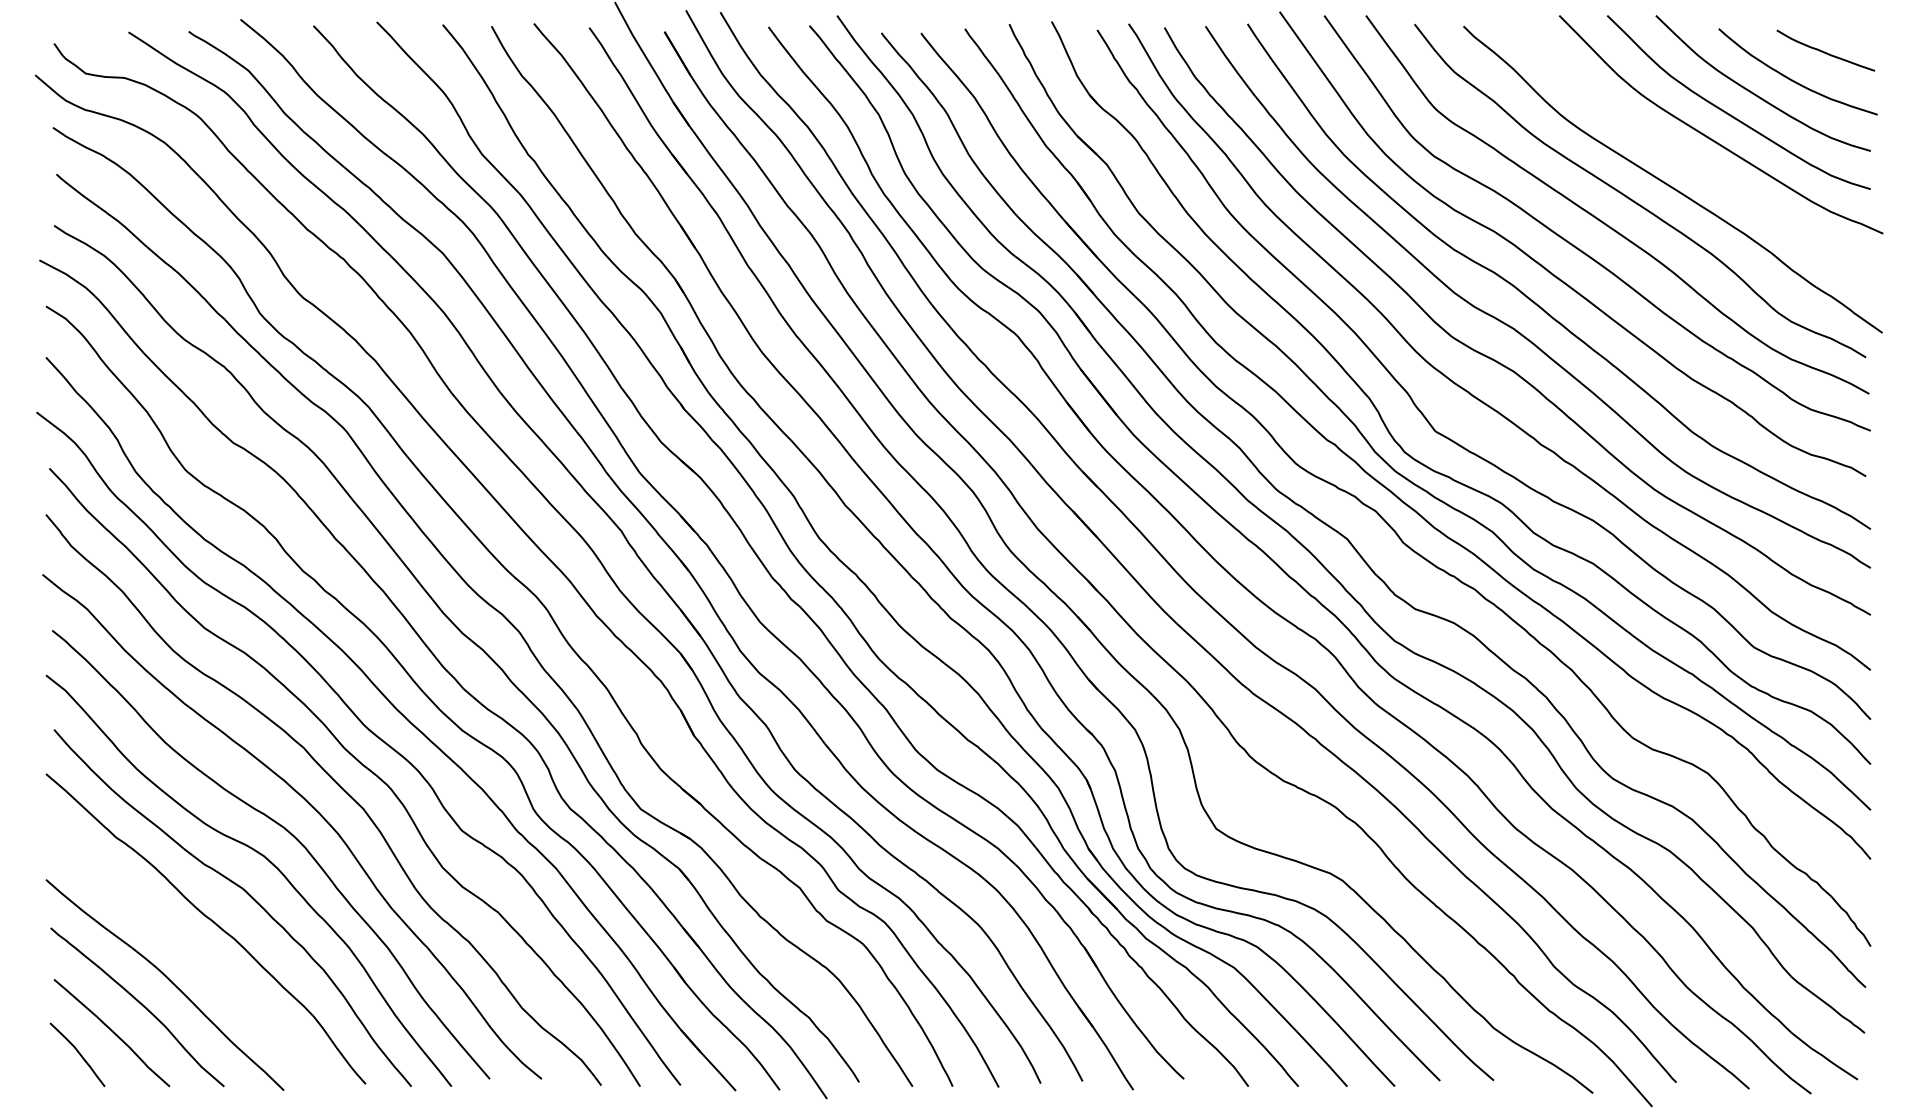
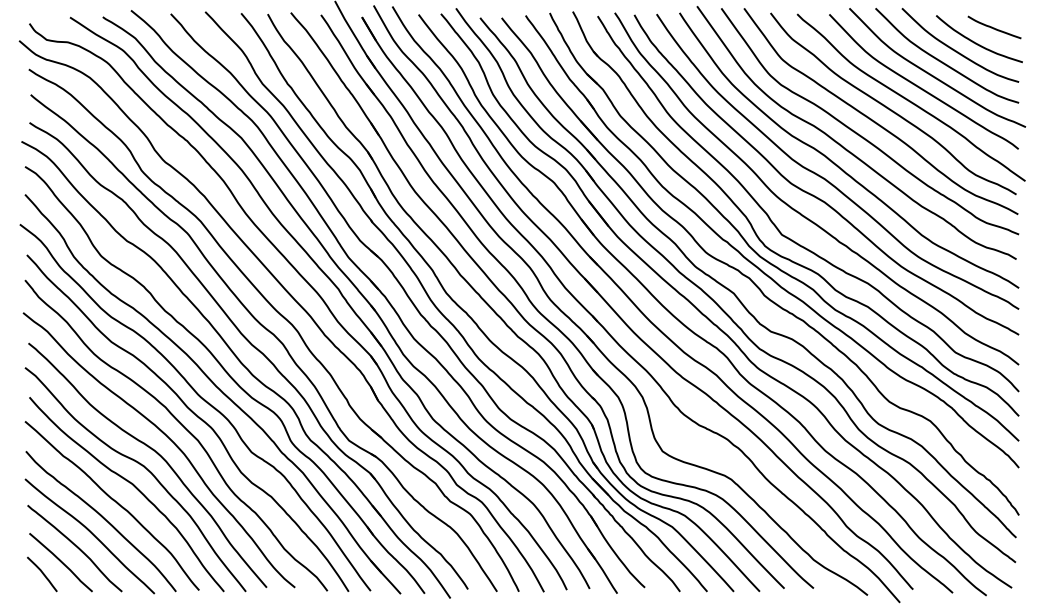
curve: (1691, 160) -> (921, 87), added
curve: (188, 952) -> (102, 518), added

